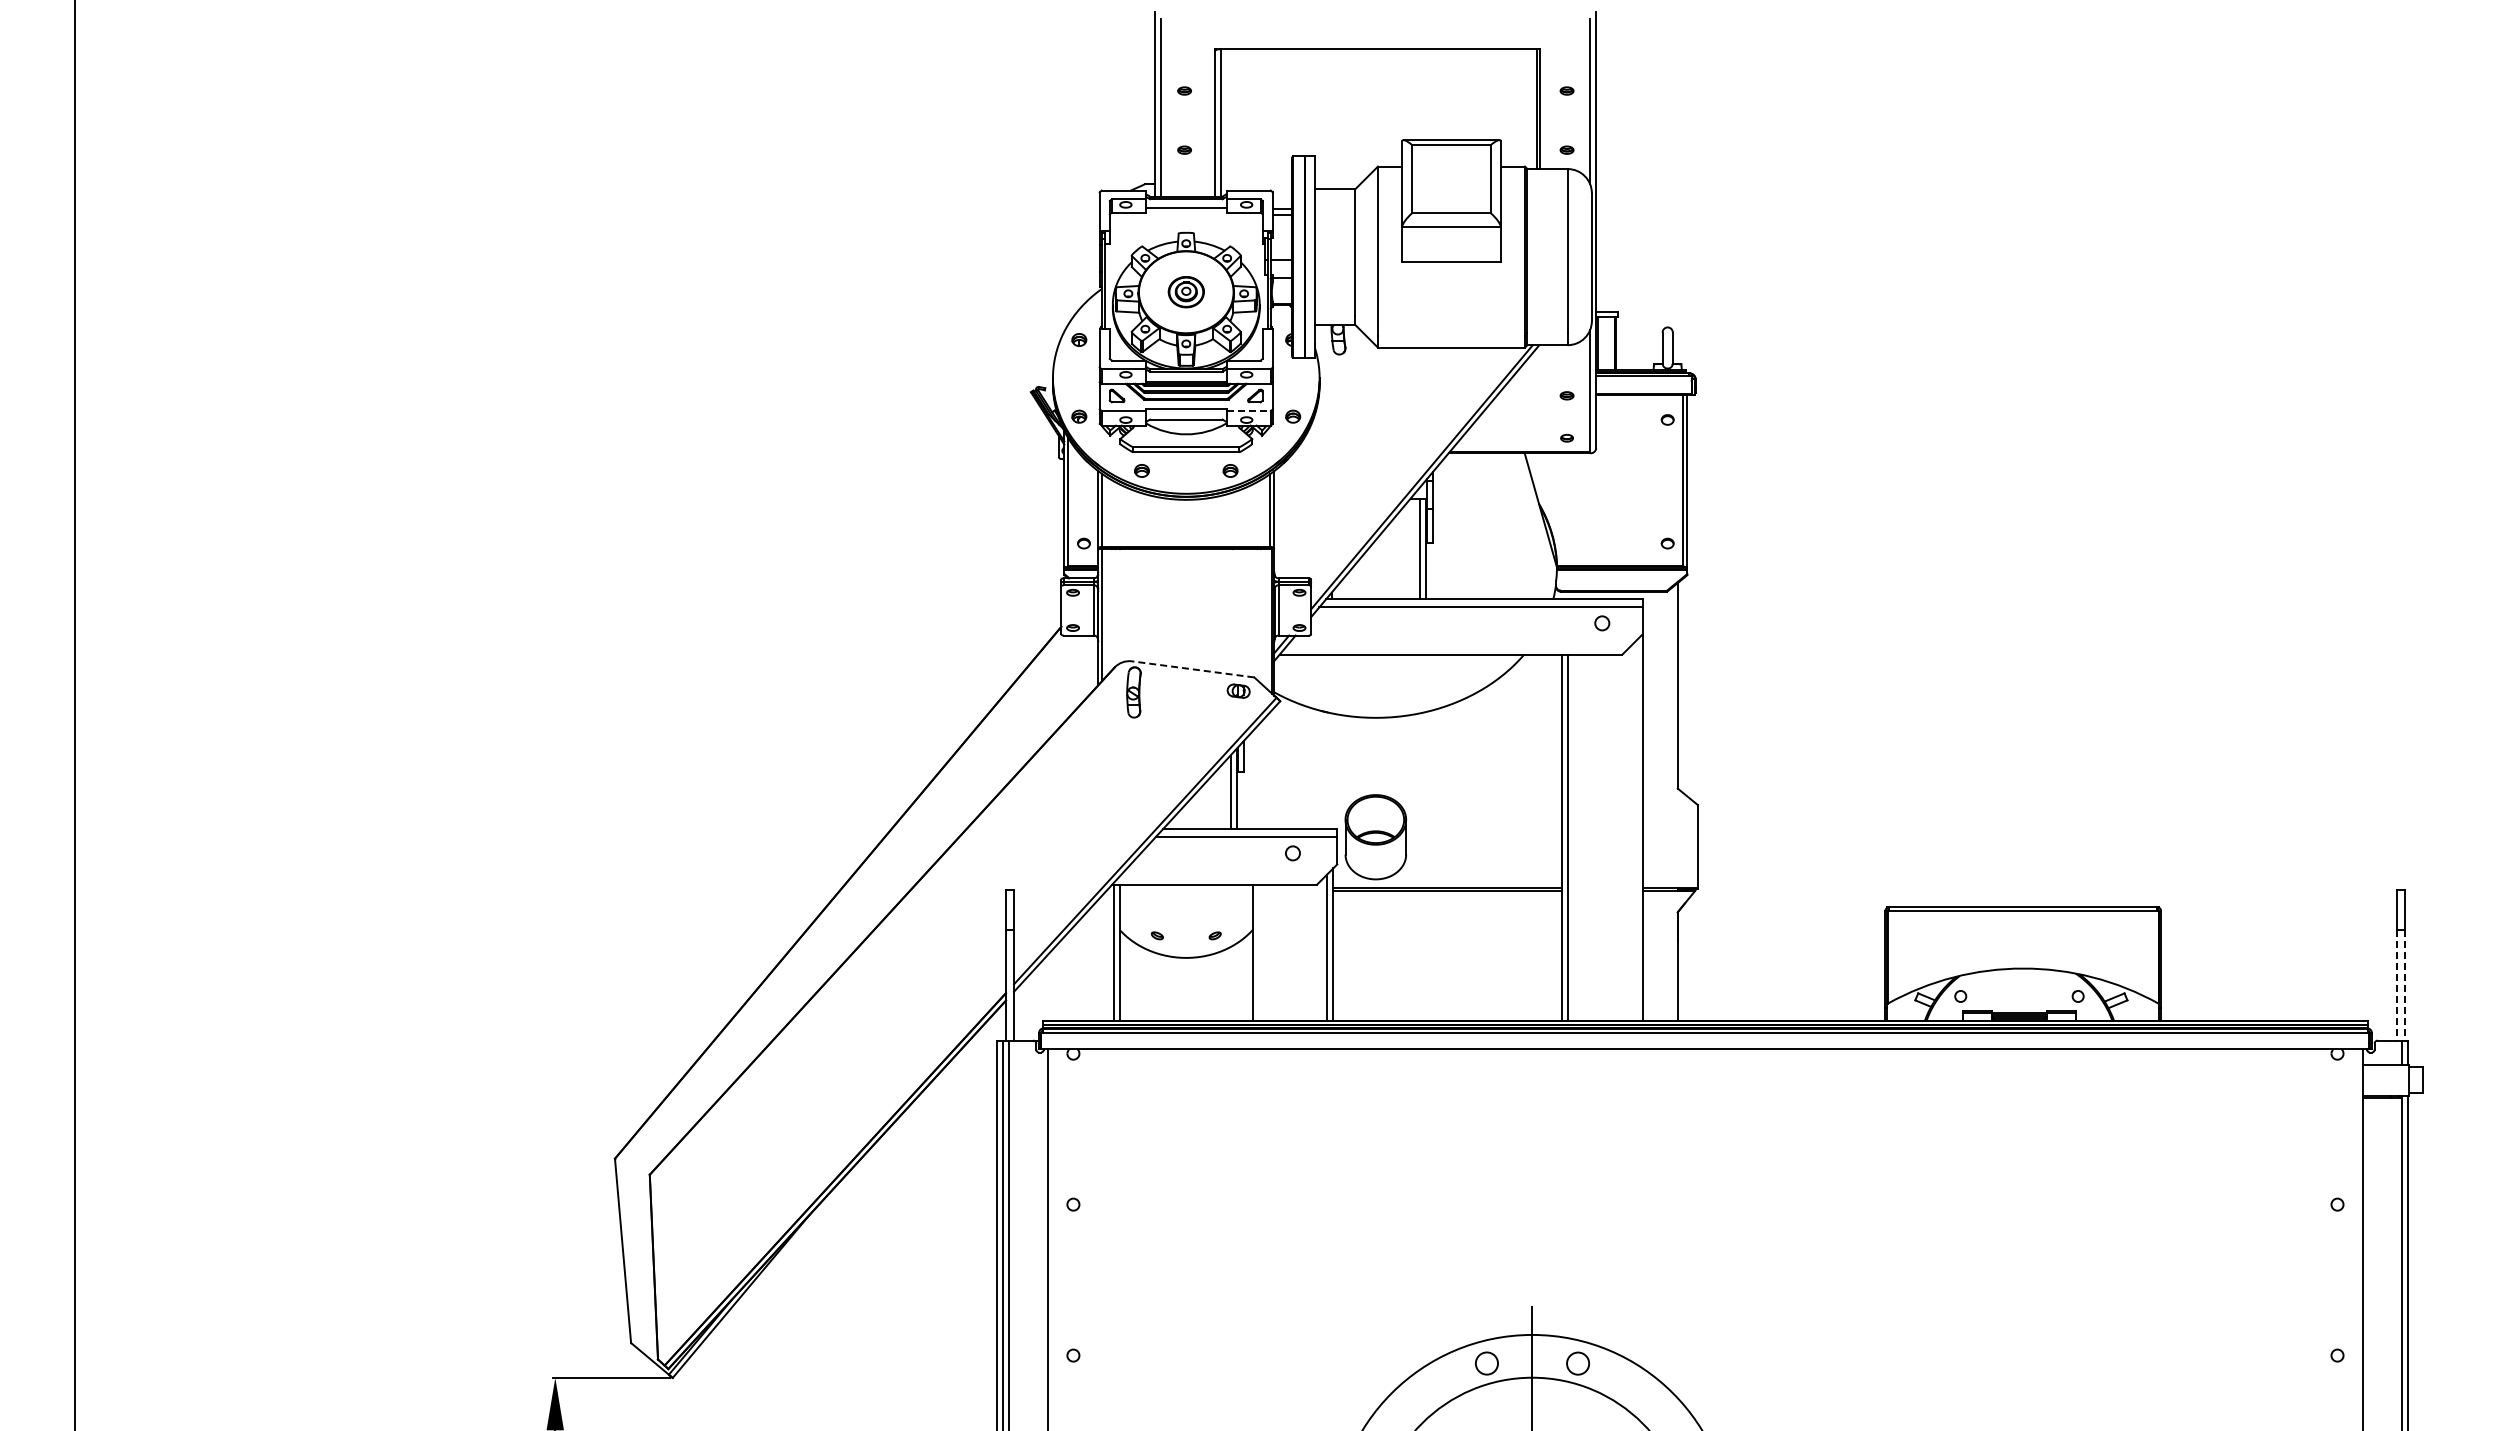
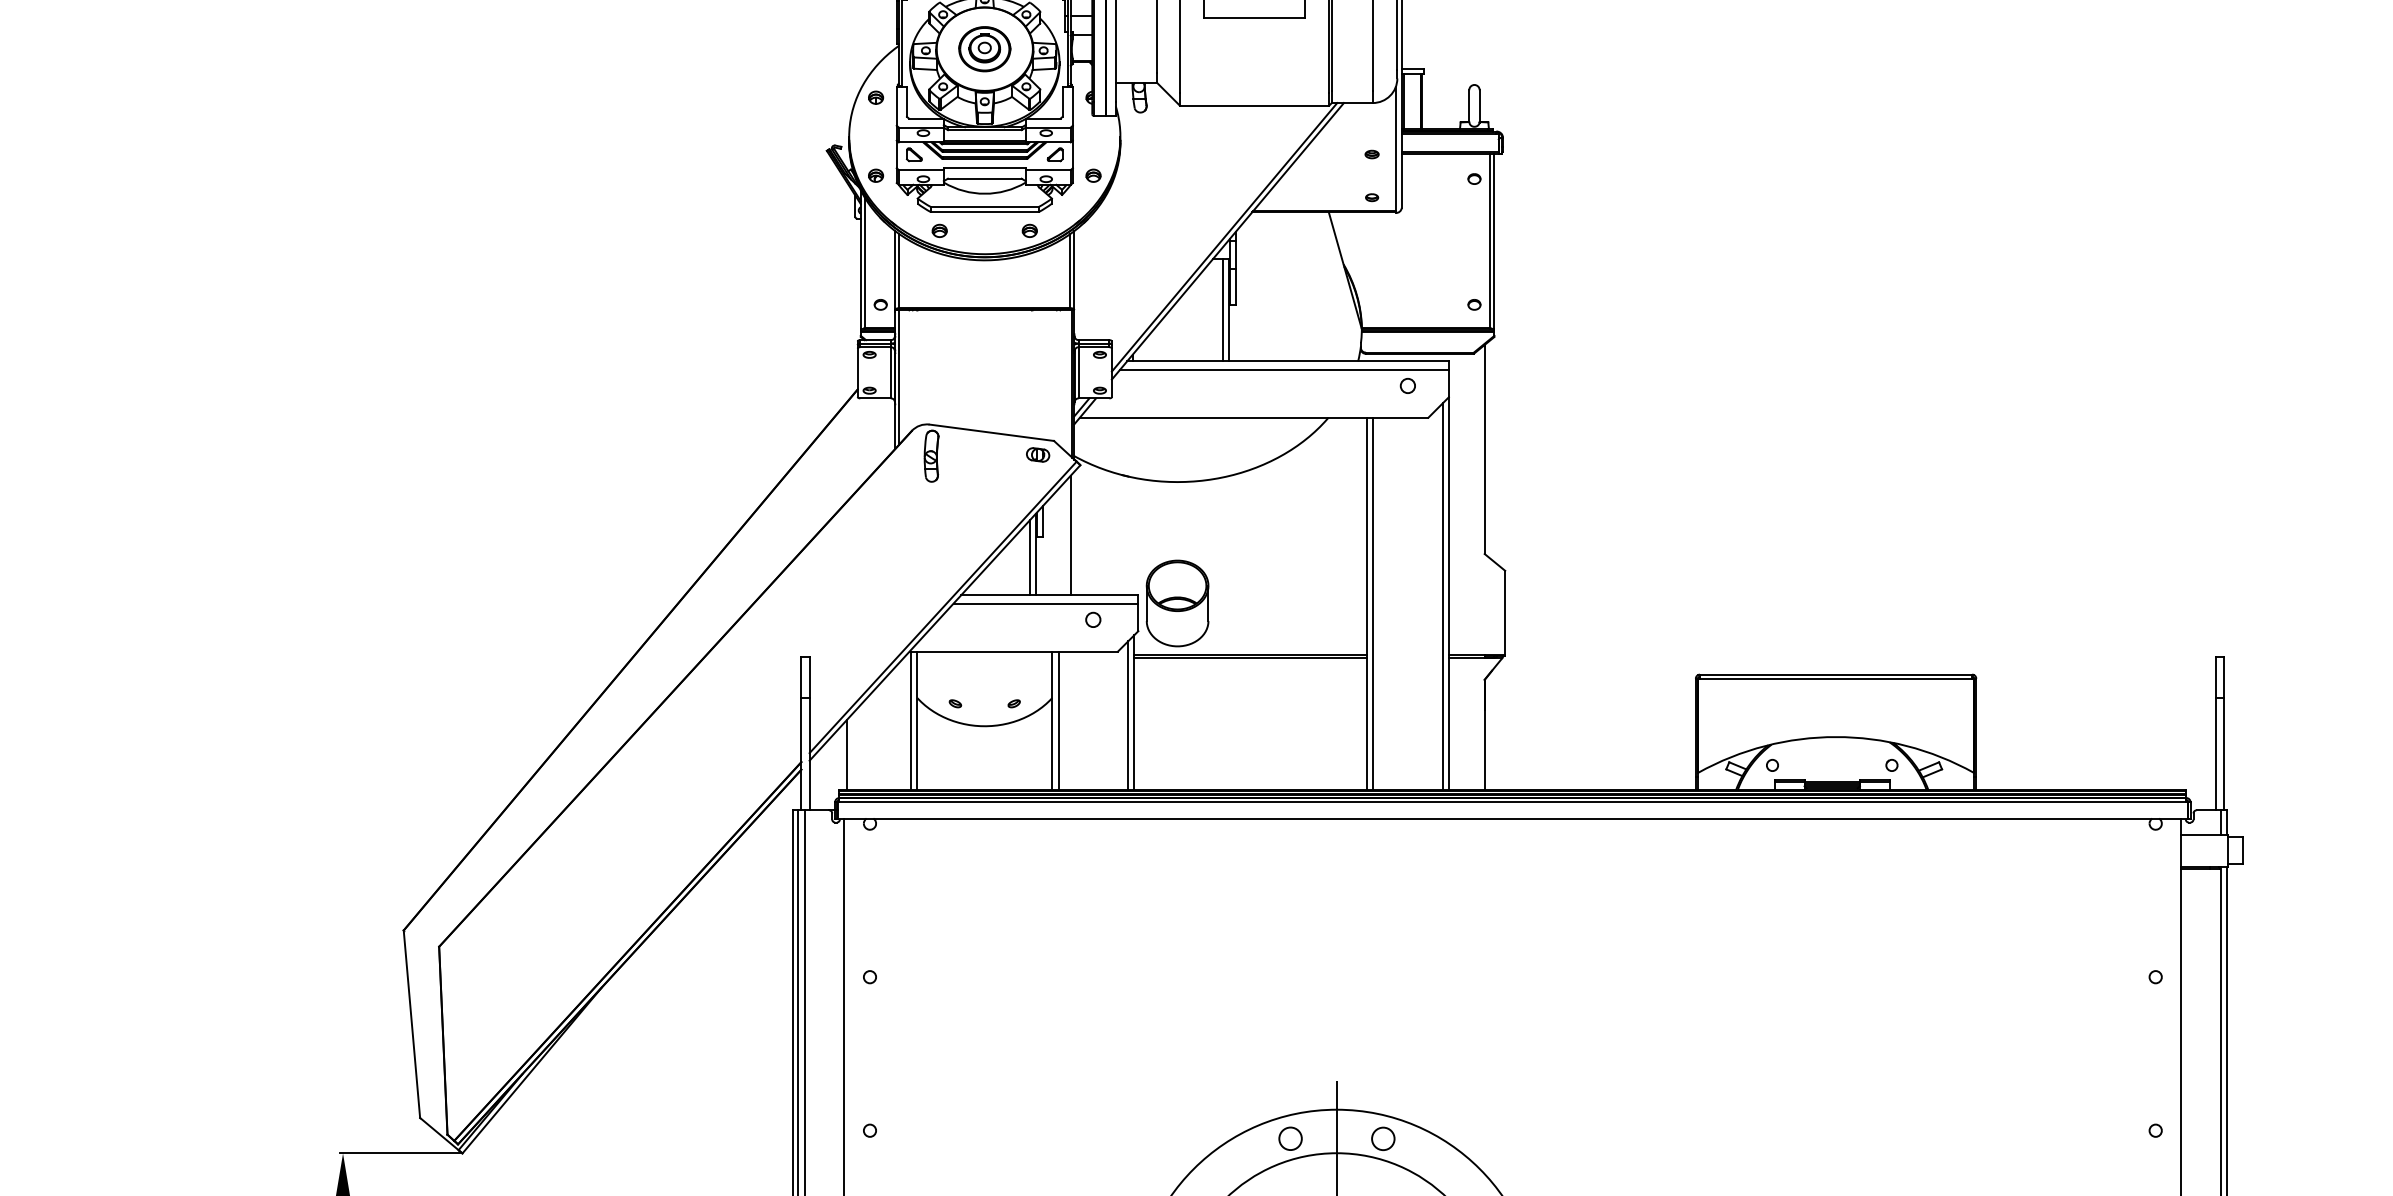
part: (1186, 291) -> (985, 48), size x1.43
line: (1249, 411) -> (1049, 170), dashed -> solid
line: (1193, 669) -> (992, 432), dashed -> solid
line: (1270, 770) -> (1070, 535), added
line: (1636, 830) -> (1442, 596), added
line: (1258, 952) -> (1058, 720), added
line: (2396, 985) -> (2215, 754), dashed -> solid
line: (2404, 985) -> (2223, 754), dashed -> solid
line: (1050, 986) -> (846, 755), added

